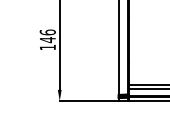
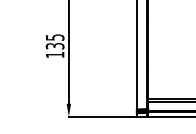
text: (47, 35) -> (54, 41), 146 -> 135

